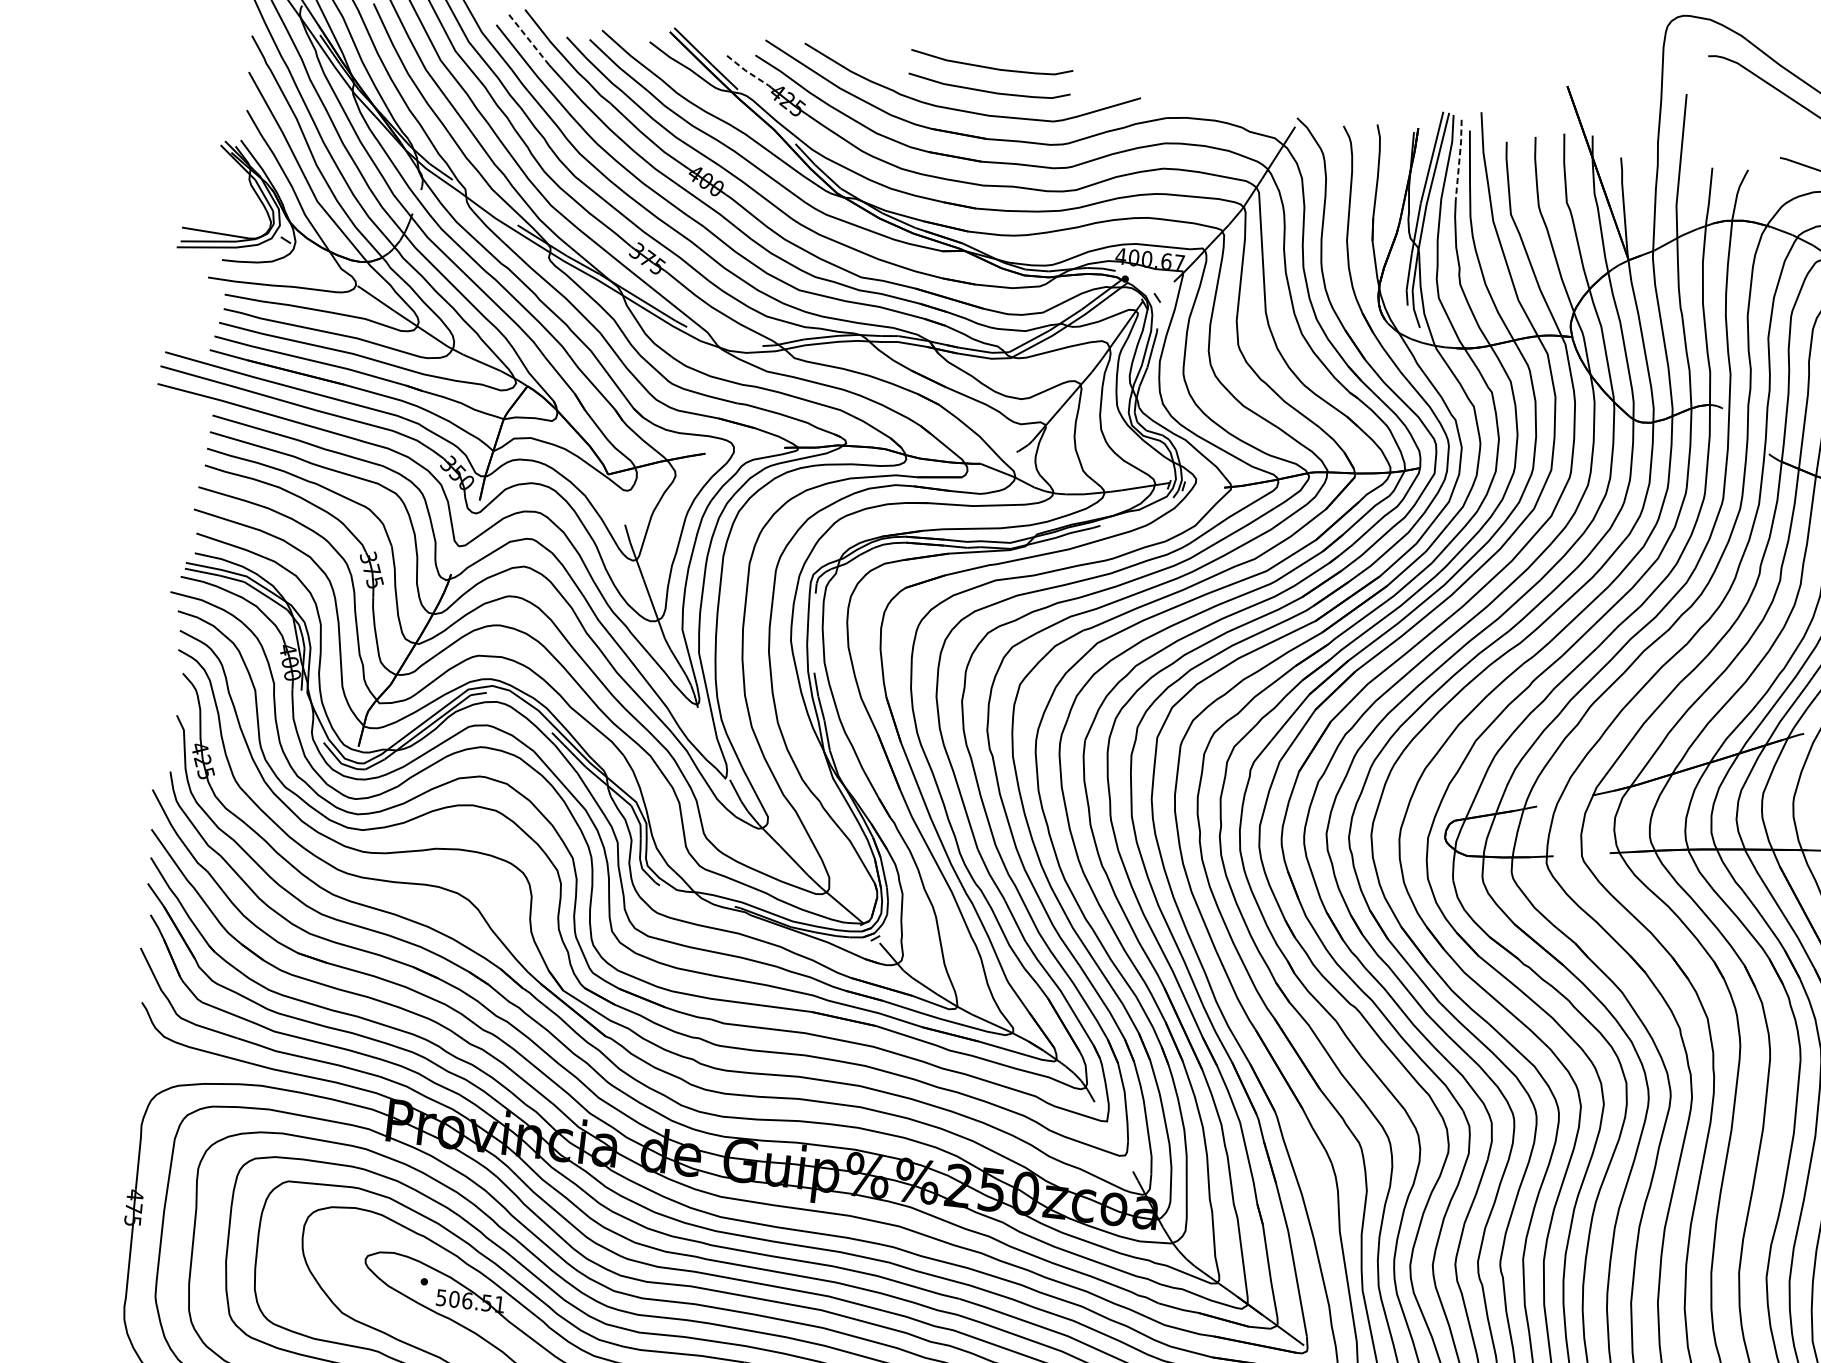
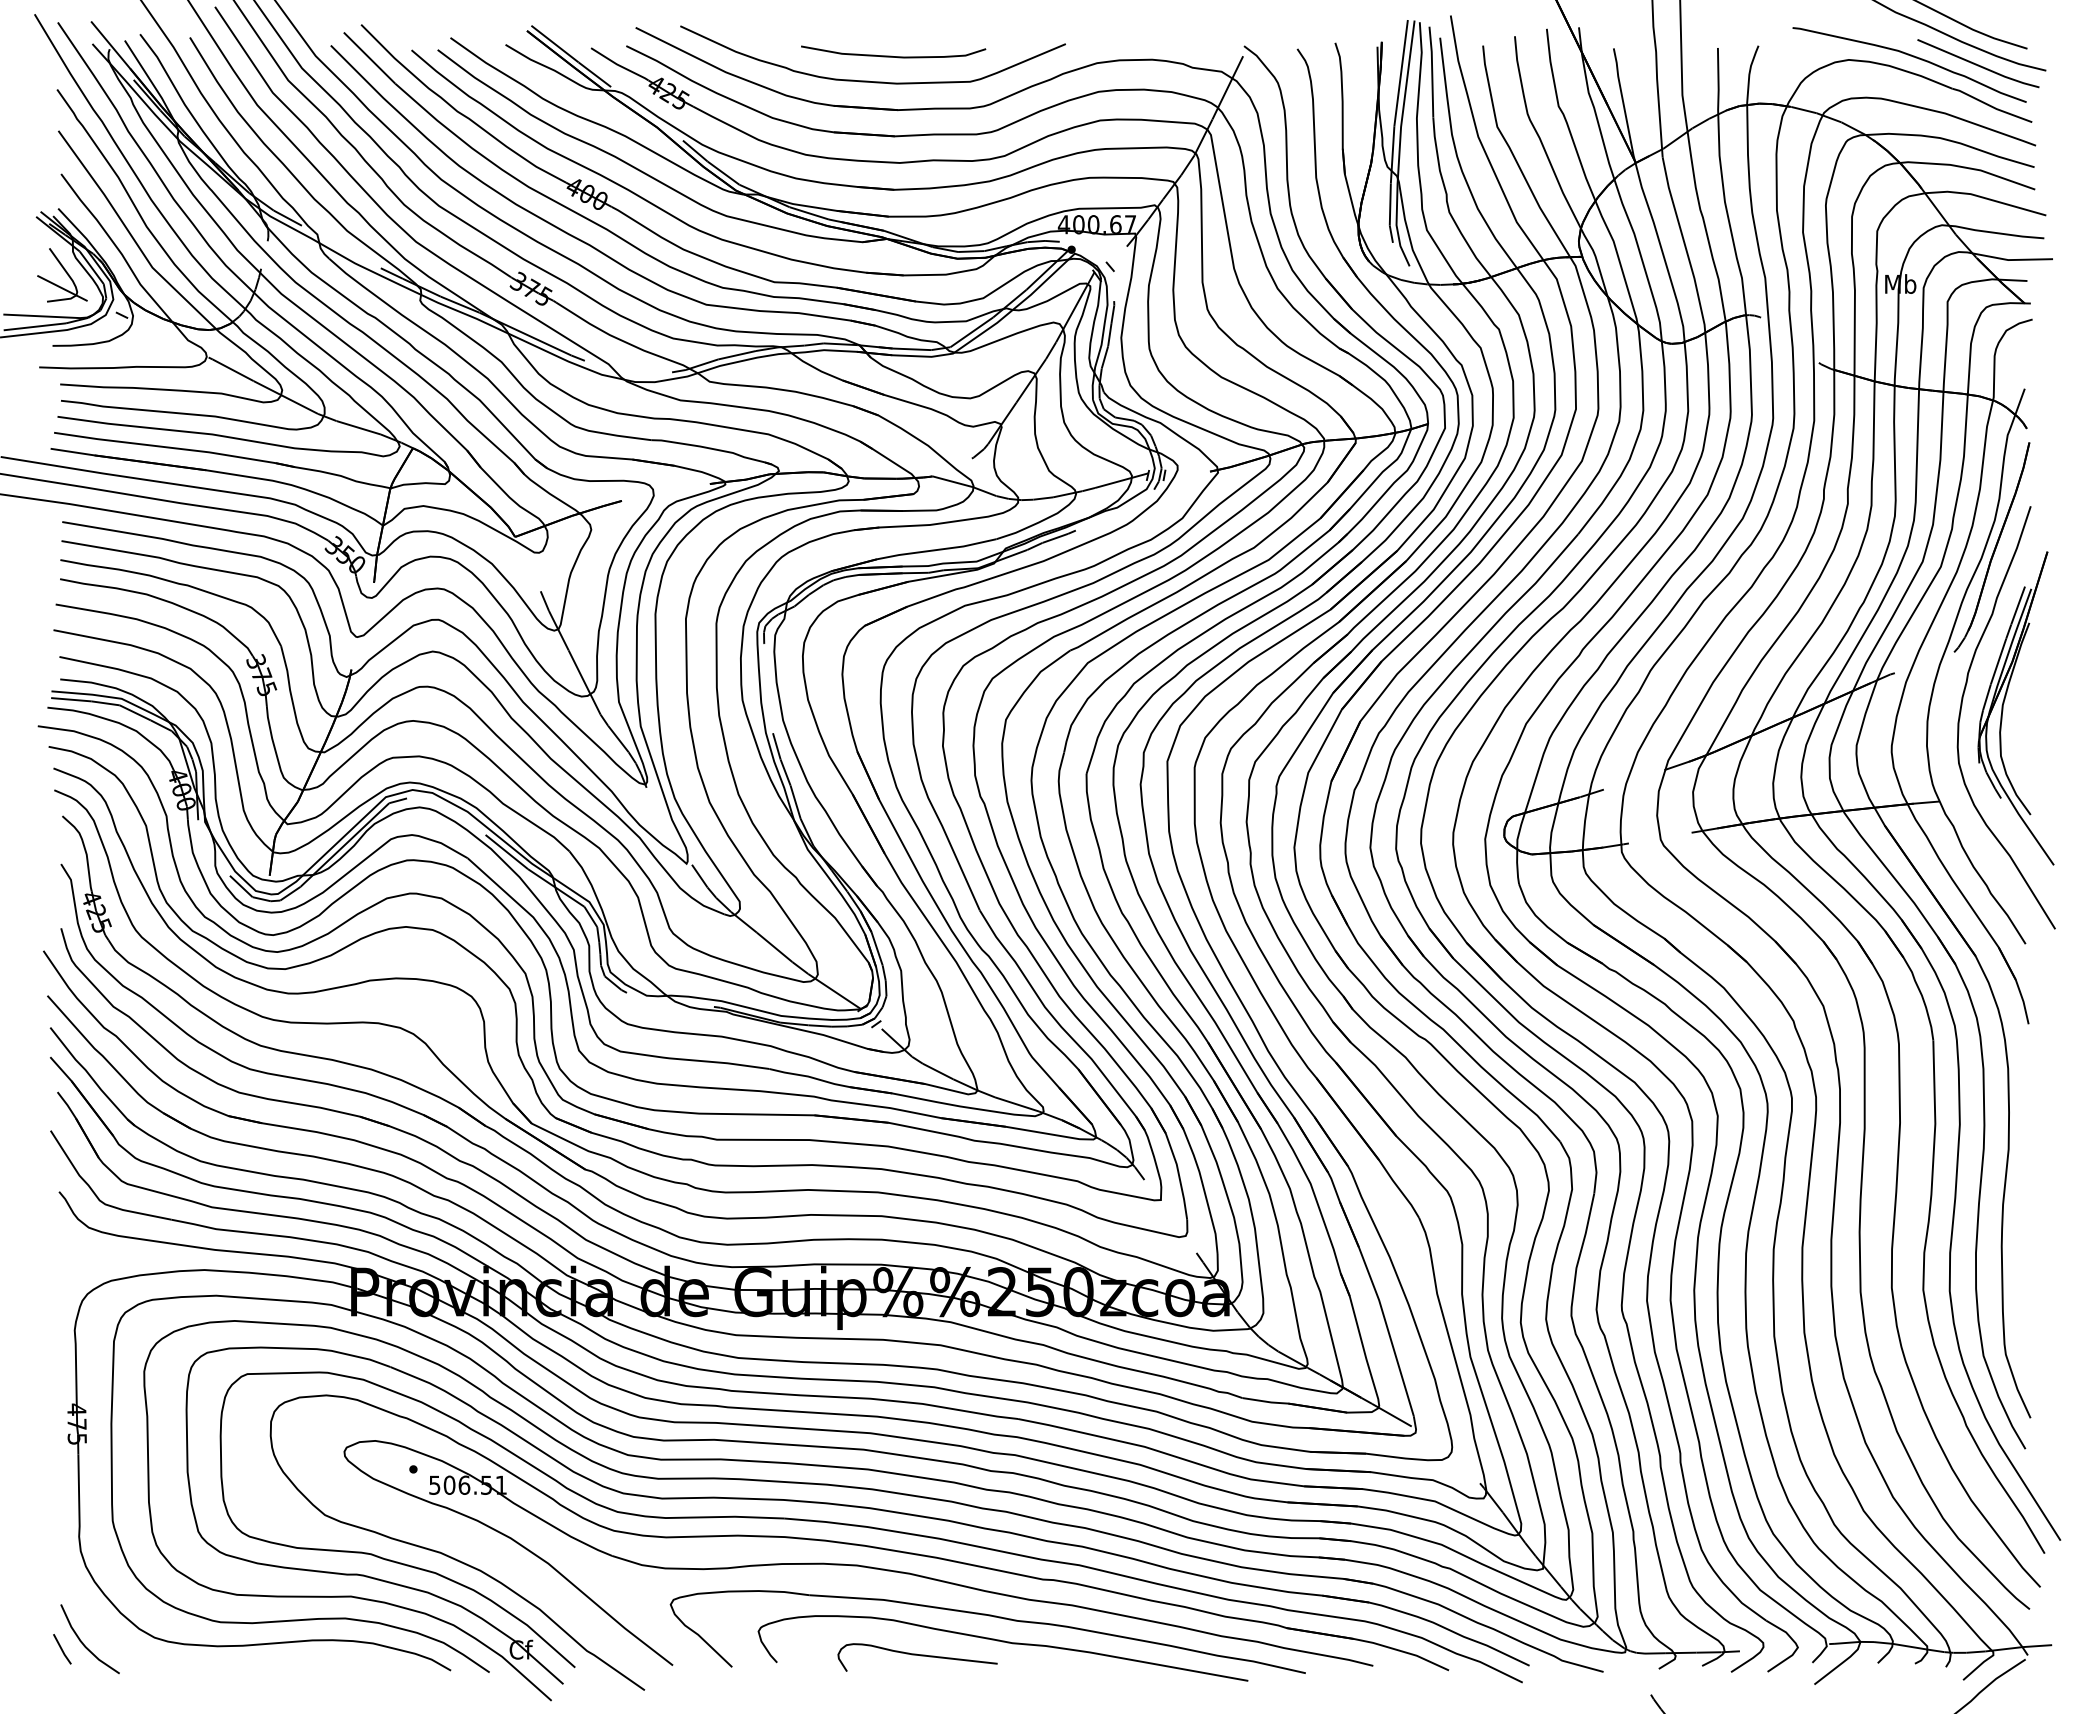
line: (528, 40) -> (369, 58), dashed -> solid
curve: (989, 66) -> (891, 28), removed
line: (747, 71) -> (619, 65), dashed -> solid
line: (1459, 159) -> (1432, 71), dashed -> solid
part: (237, 199) -> (62, 275), added

